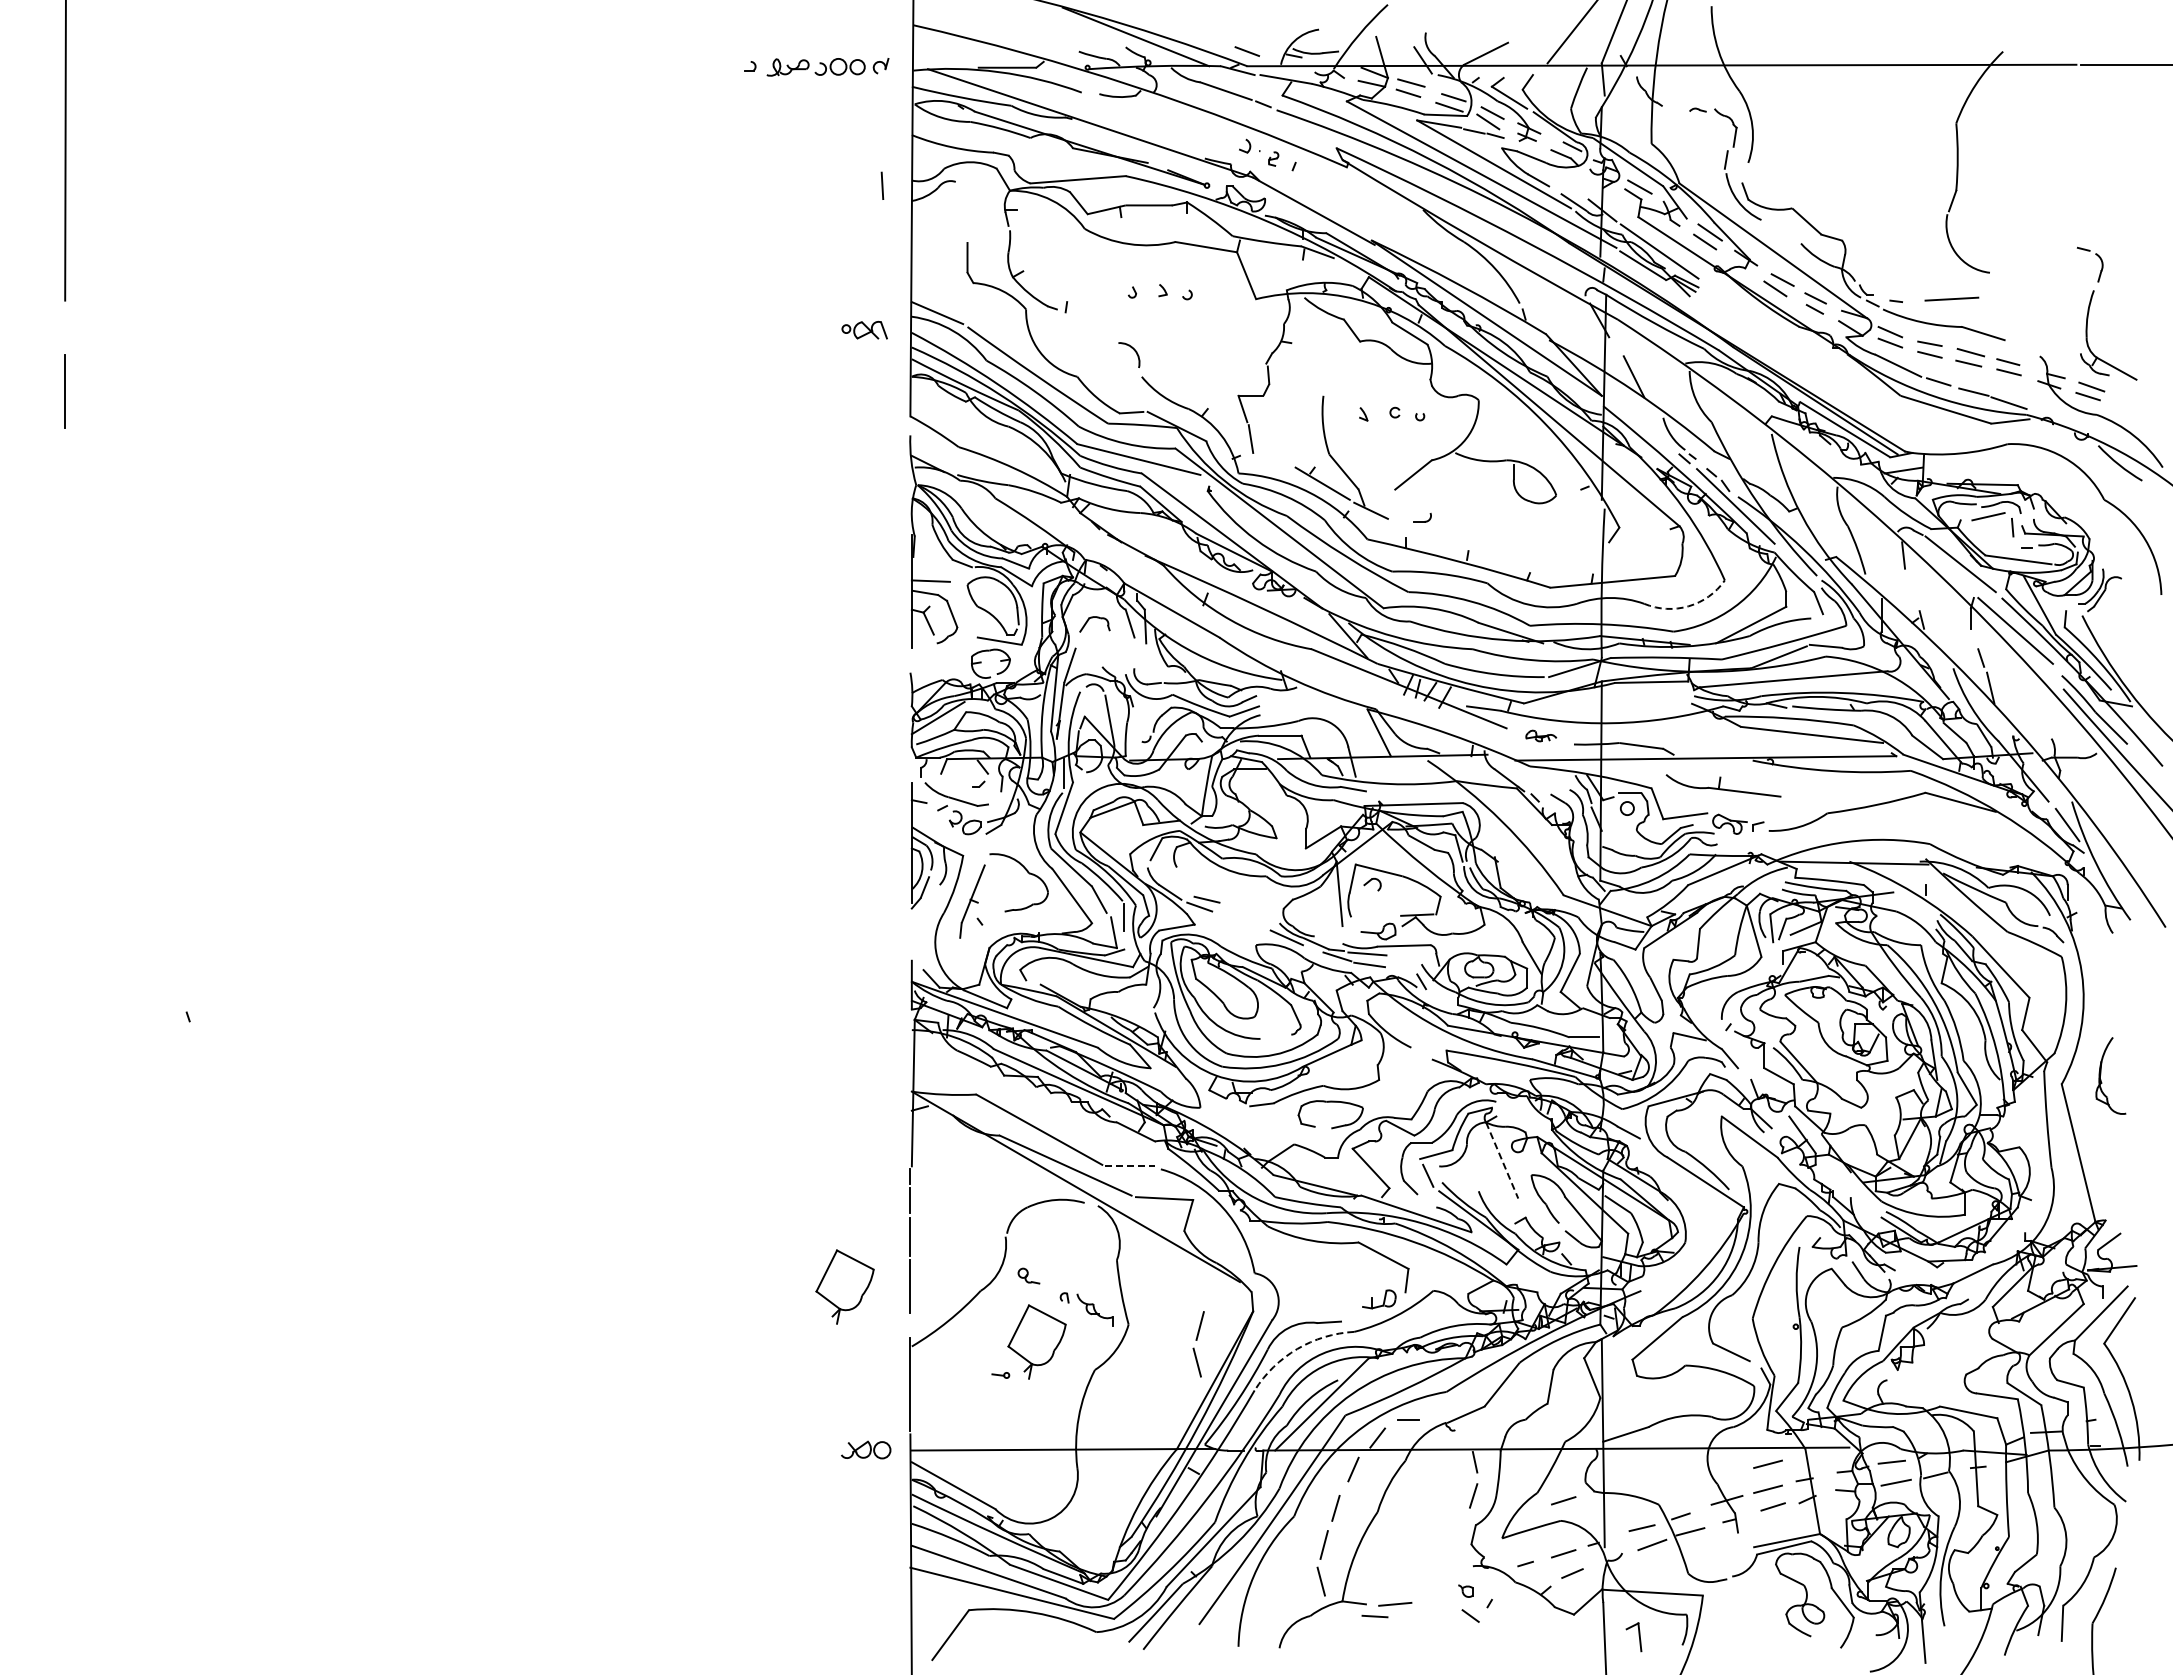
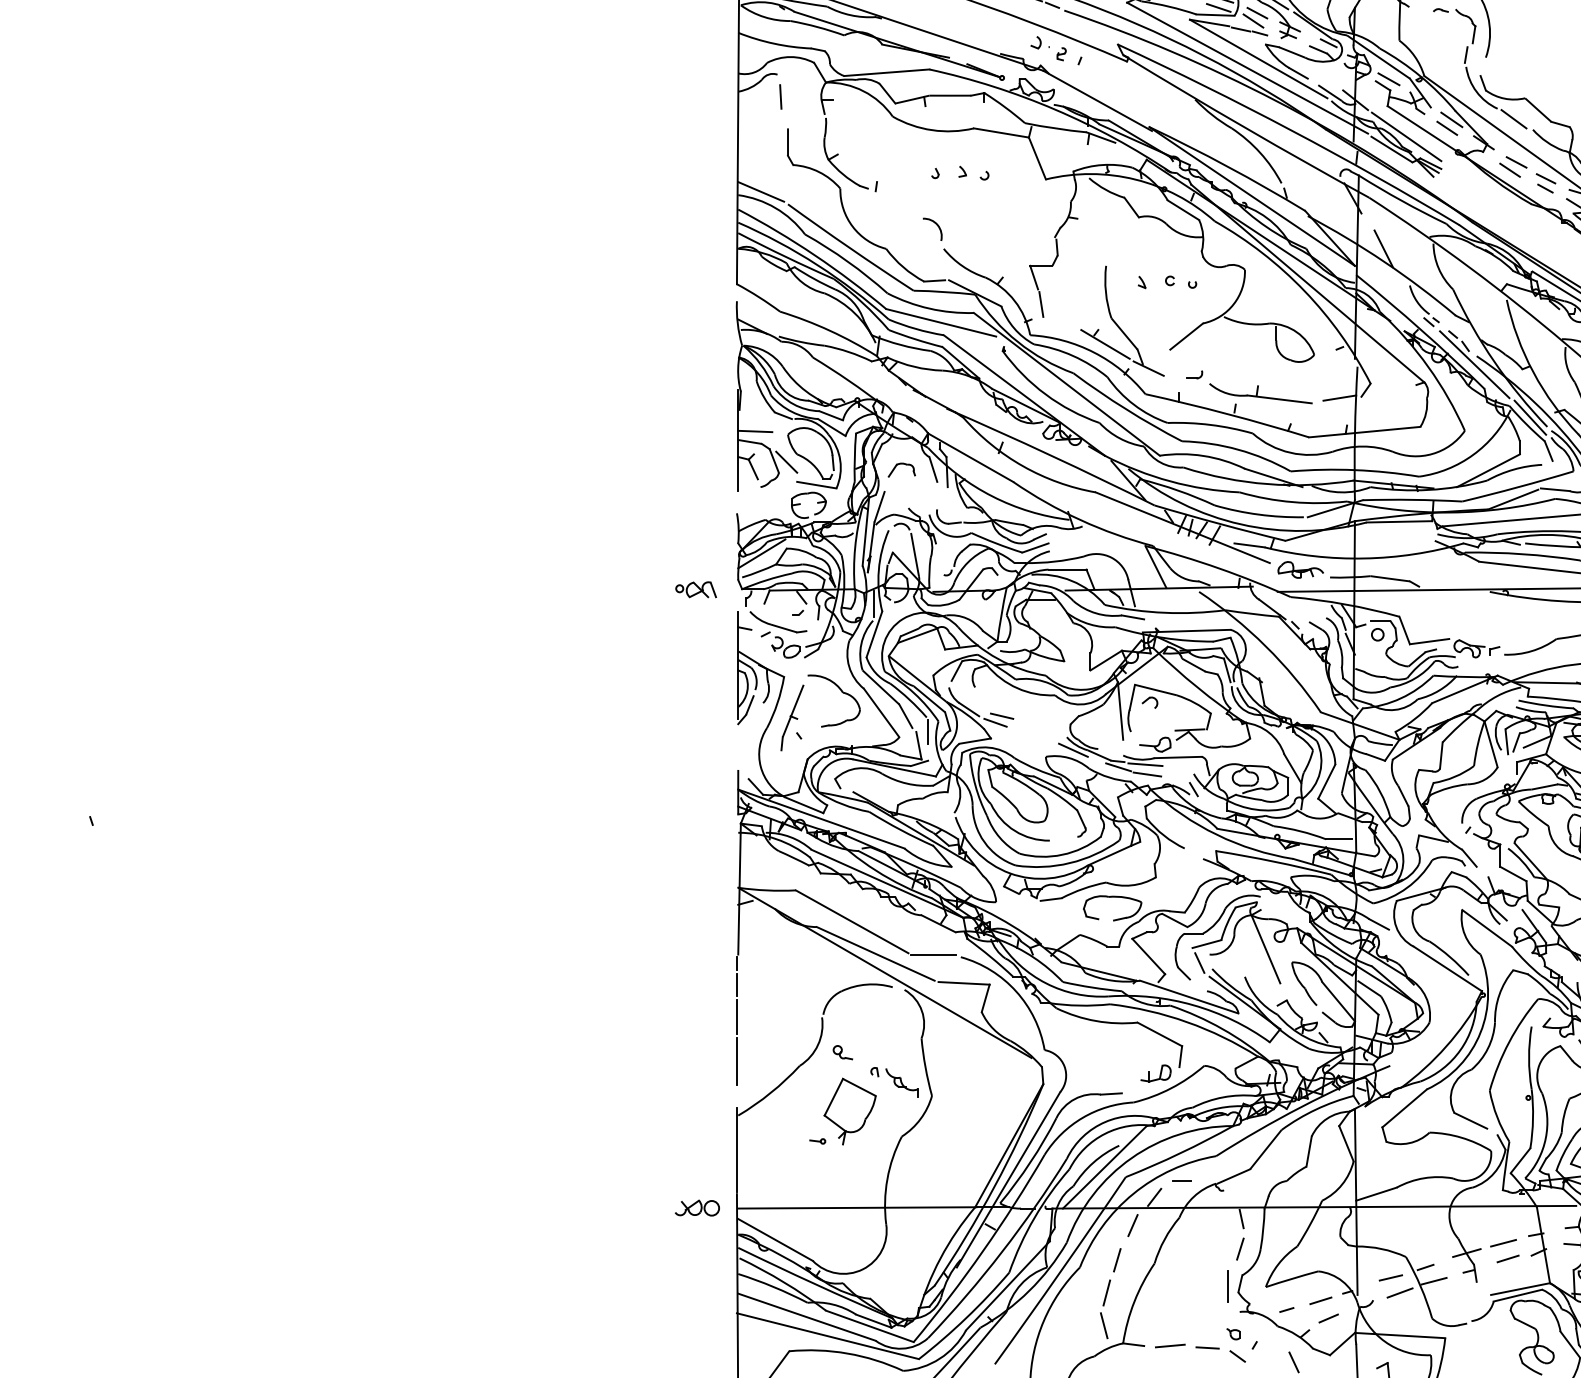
line: (882, 185) -> (780, 96), moved
line: (1779, 231) -> (1513, 118), added
part: (864, 330) -> (695, 590), moved
line: (1584, 543) -> (1339, 397), added
line: (1797, 565) -> (1529, 417), added
arc: (1688, 606) -> (1432, 454), dashed -> solid
line: (965, 615) -> (786, 462), added
part: (1541, 735) -> (1301, 569), size x1.67
part: (1723, 785) -> (1260, 393), moved
line: (1502, 1160) -> (1266, 949), dashed -> solid
line: (1130, 1166) -> (933, 954), dashed -> solid
part: (844, 1286) -> (678, 1061), removed
part: (1198, 1344) -> (994, 1113), removed
arc: (1297, 1349) -> (1082, 1118), dashed -> solid
line: (1767, 1463) -> (1503, 1220), removed
line: (1563, 1500) -> (1320, 1253), removed
line: (1459, 1537) -> (1227, 1286), added
line: (1374, 1616) -> (1207, 1347), moved
line: (1533, 1622) -> (1293, 1362), added

